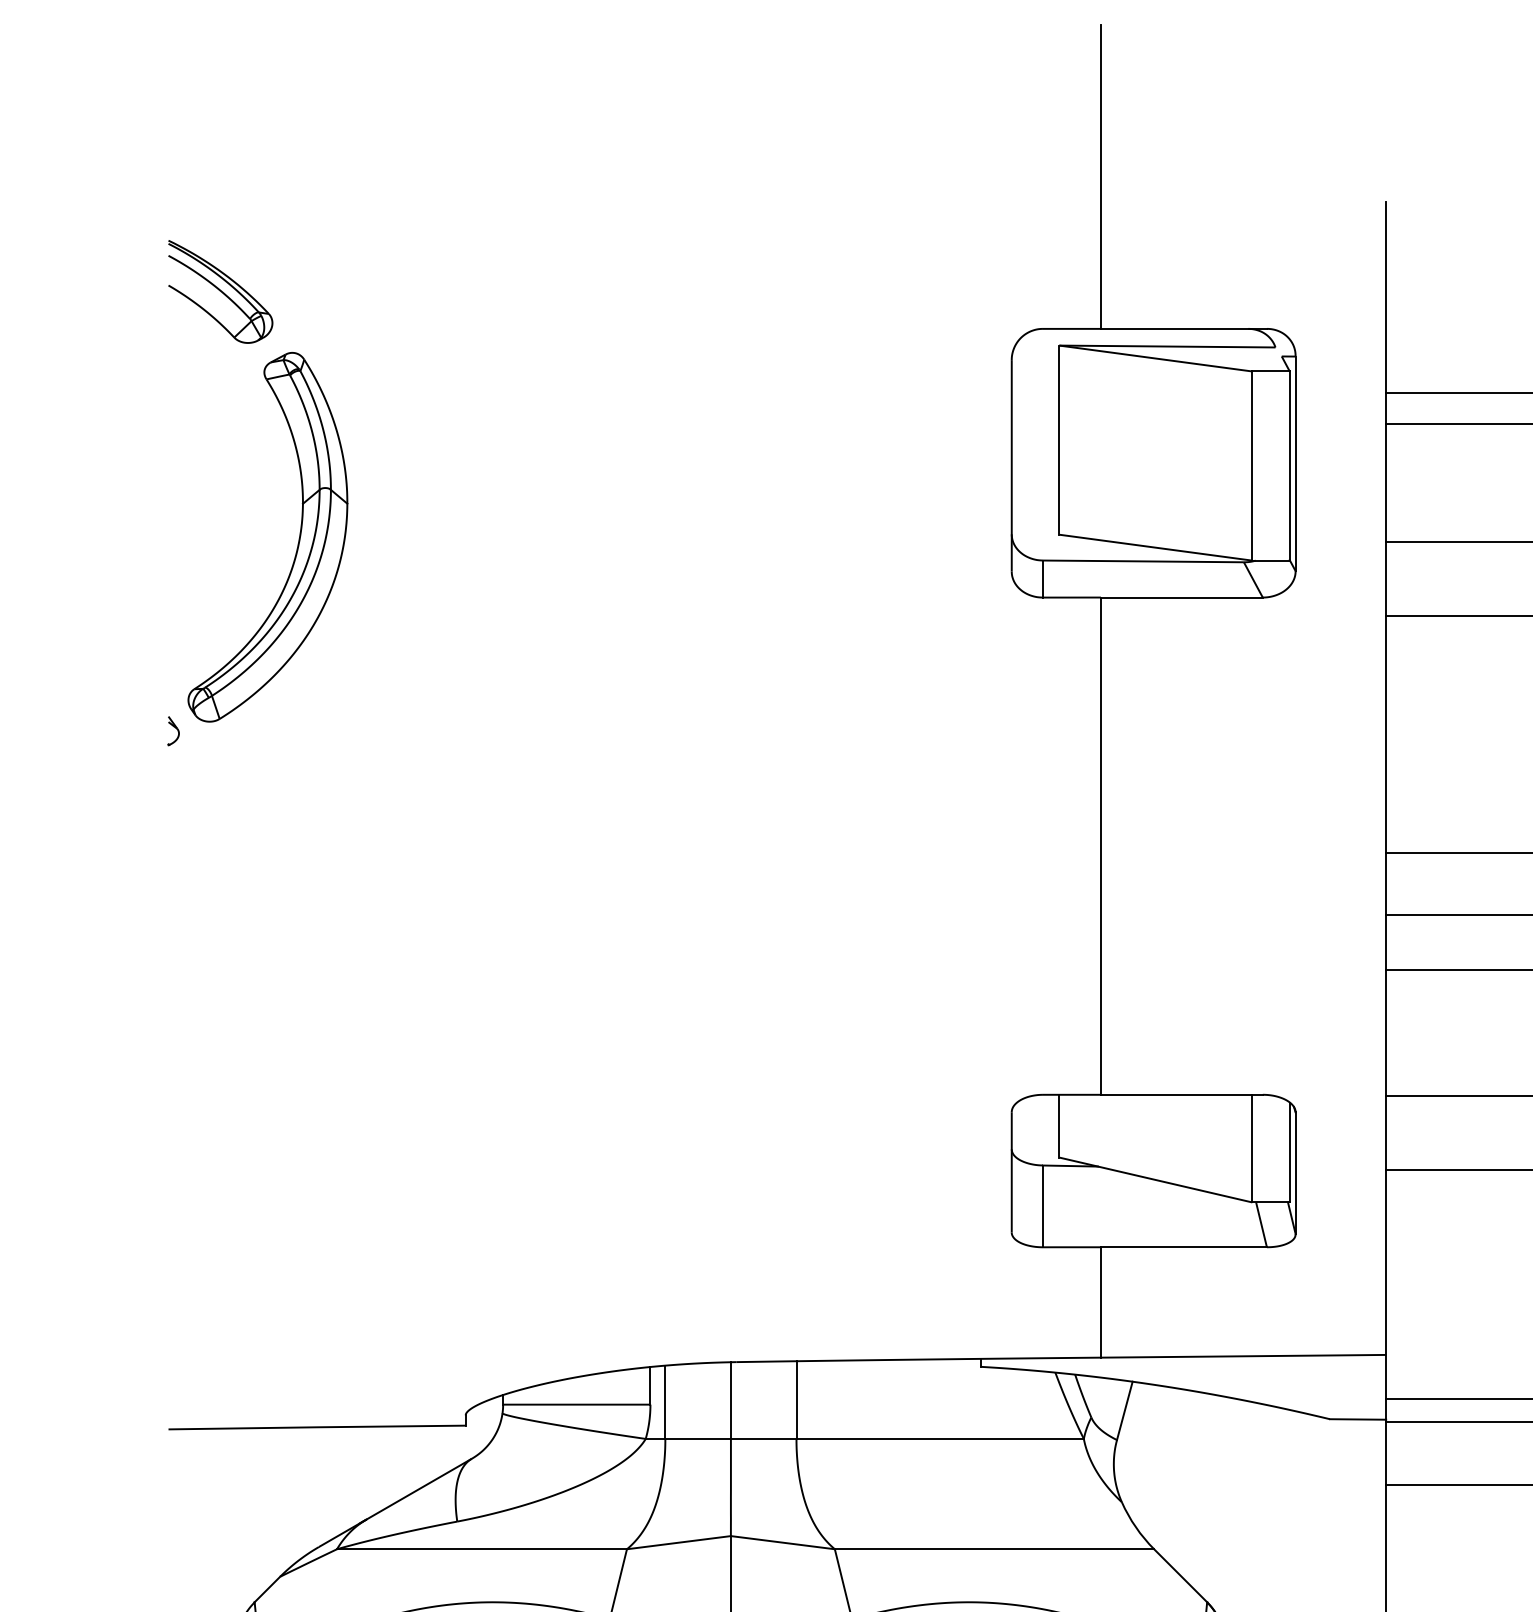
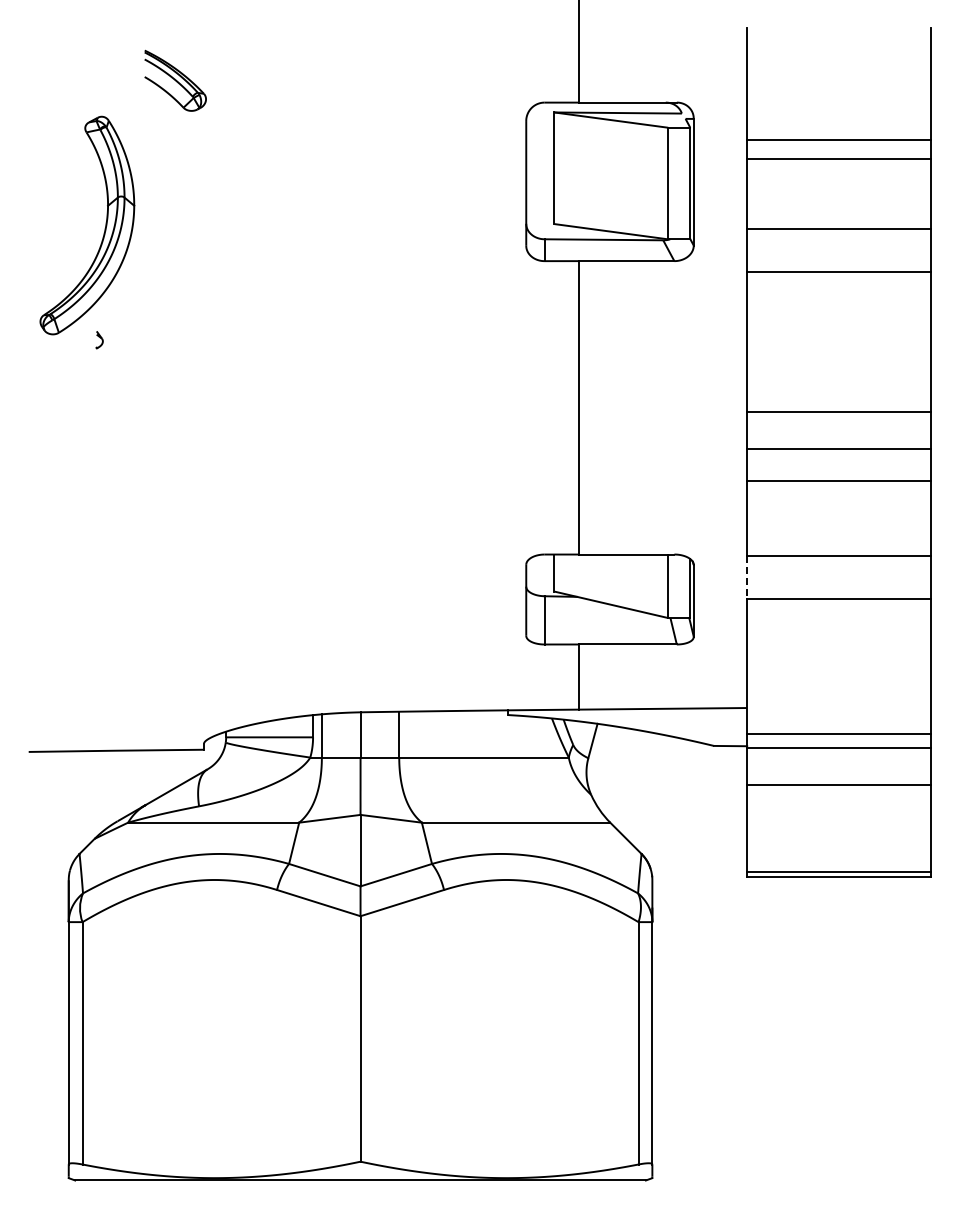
part: (220, 291) -> (175, 80), moved
part: (173, 732) -> (99, 340), moved
line: (1386, 1133) -> (747, 577), solid -> dashed

